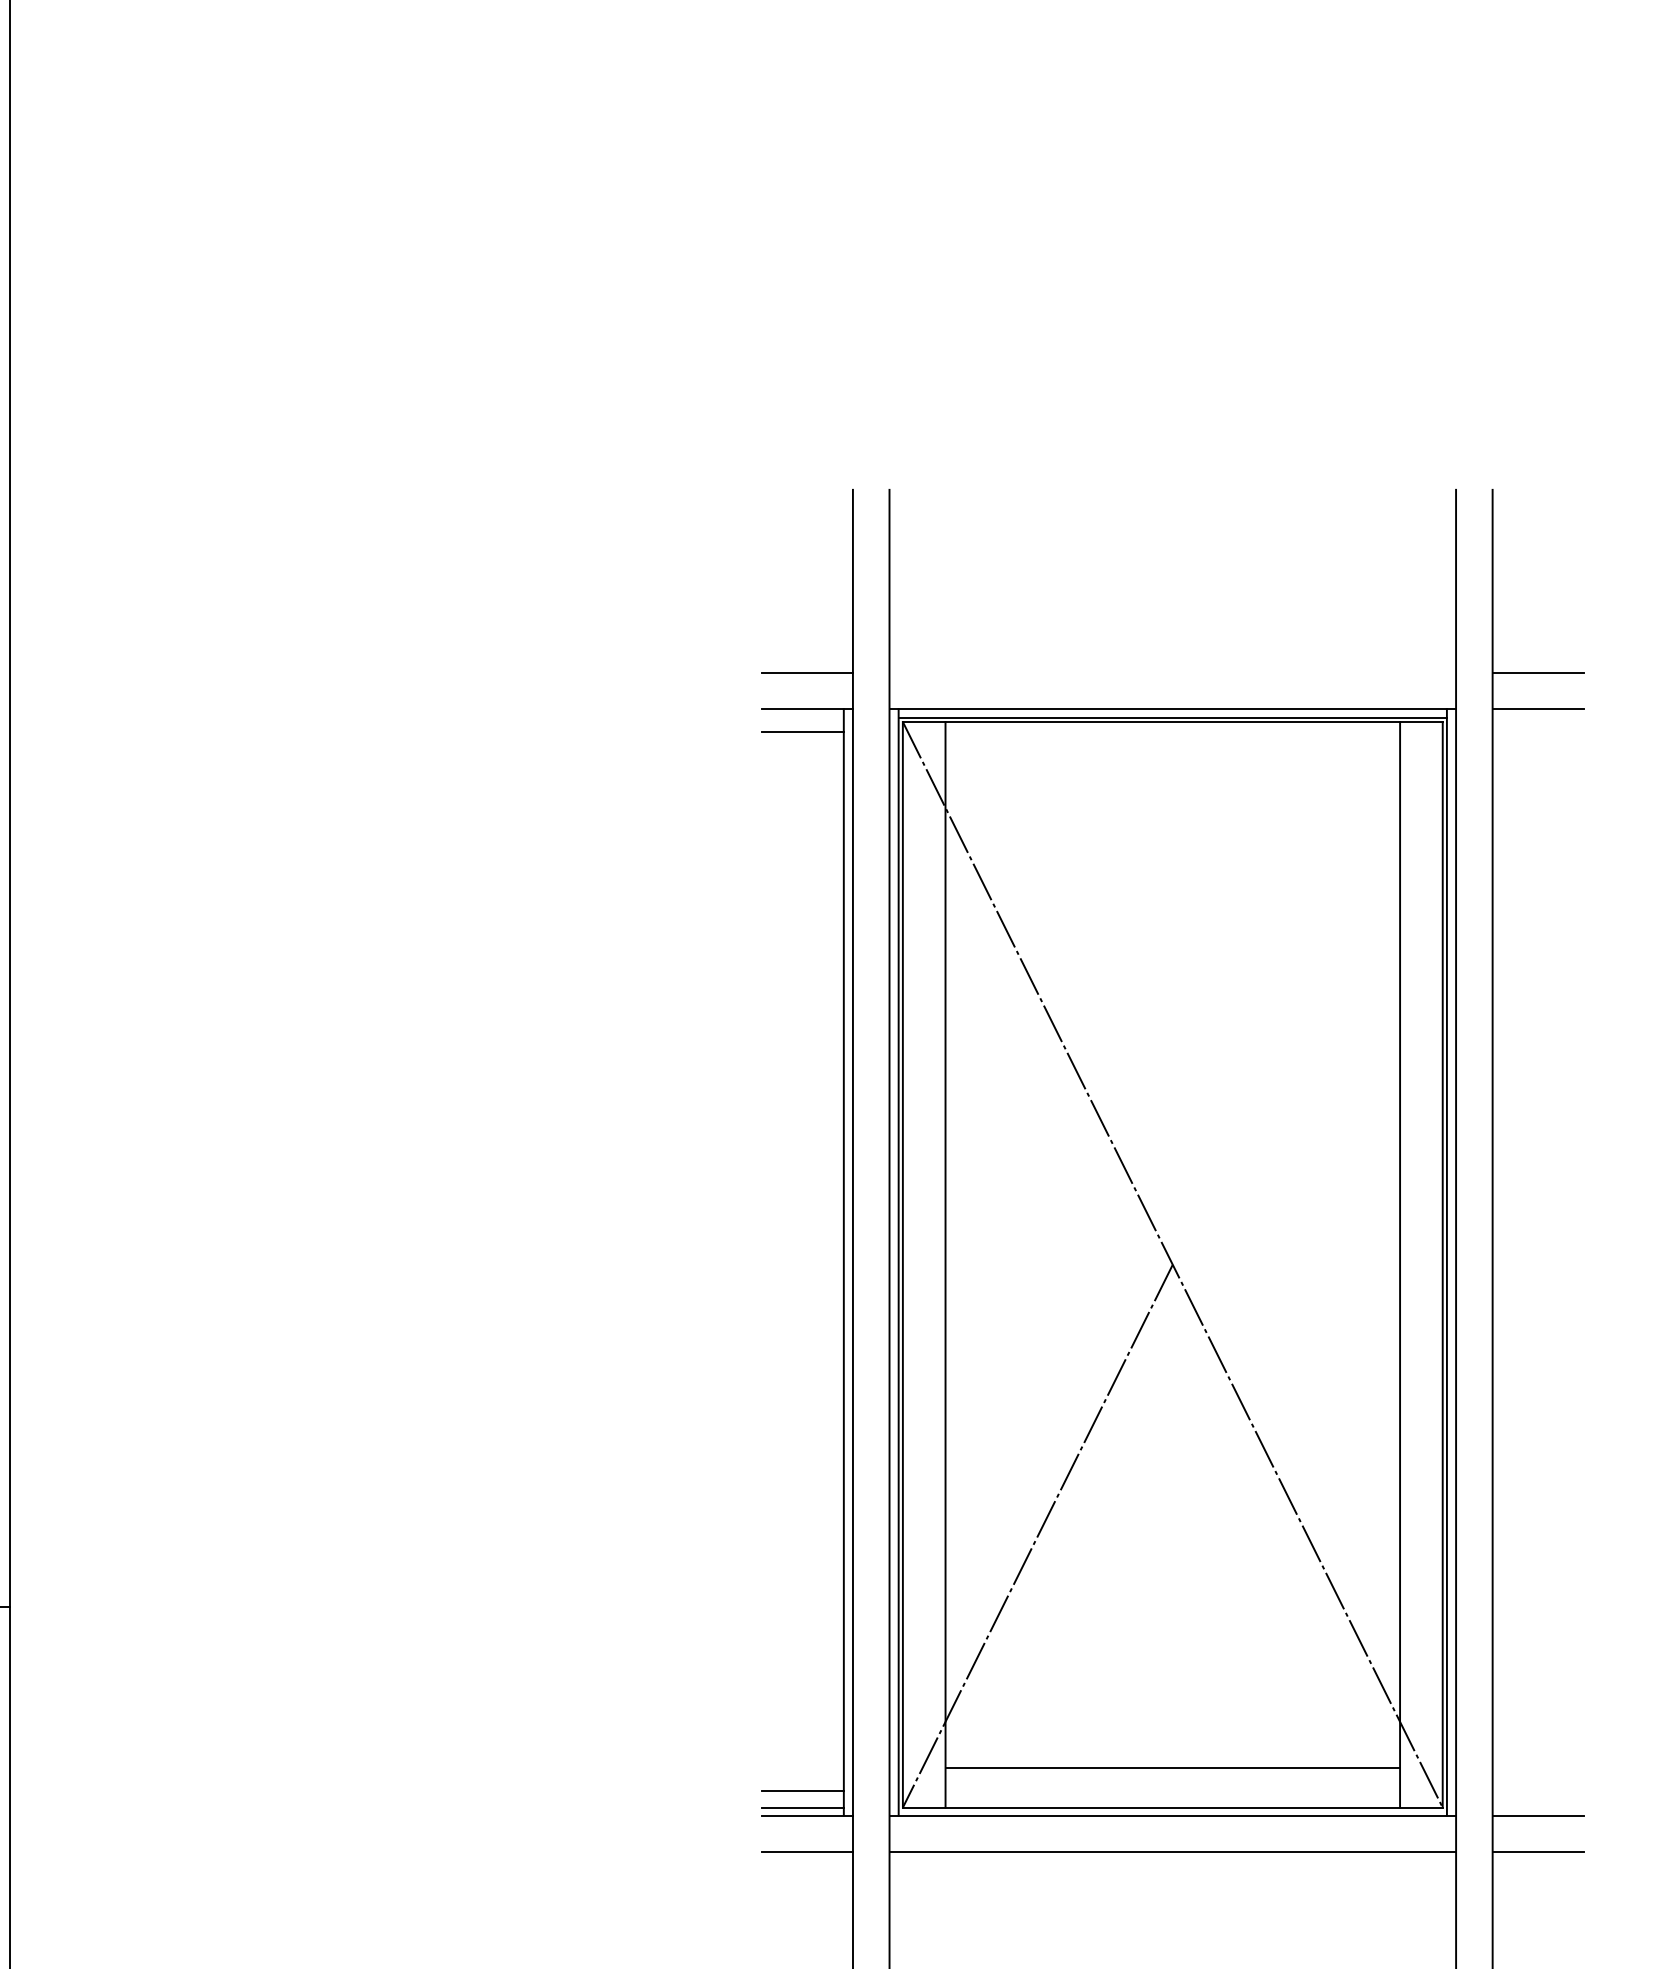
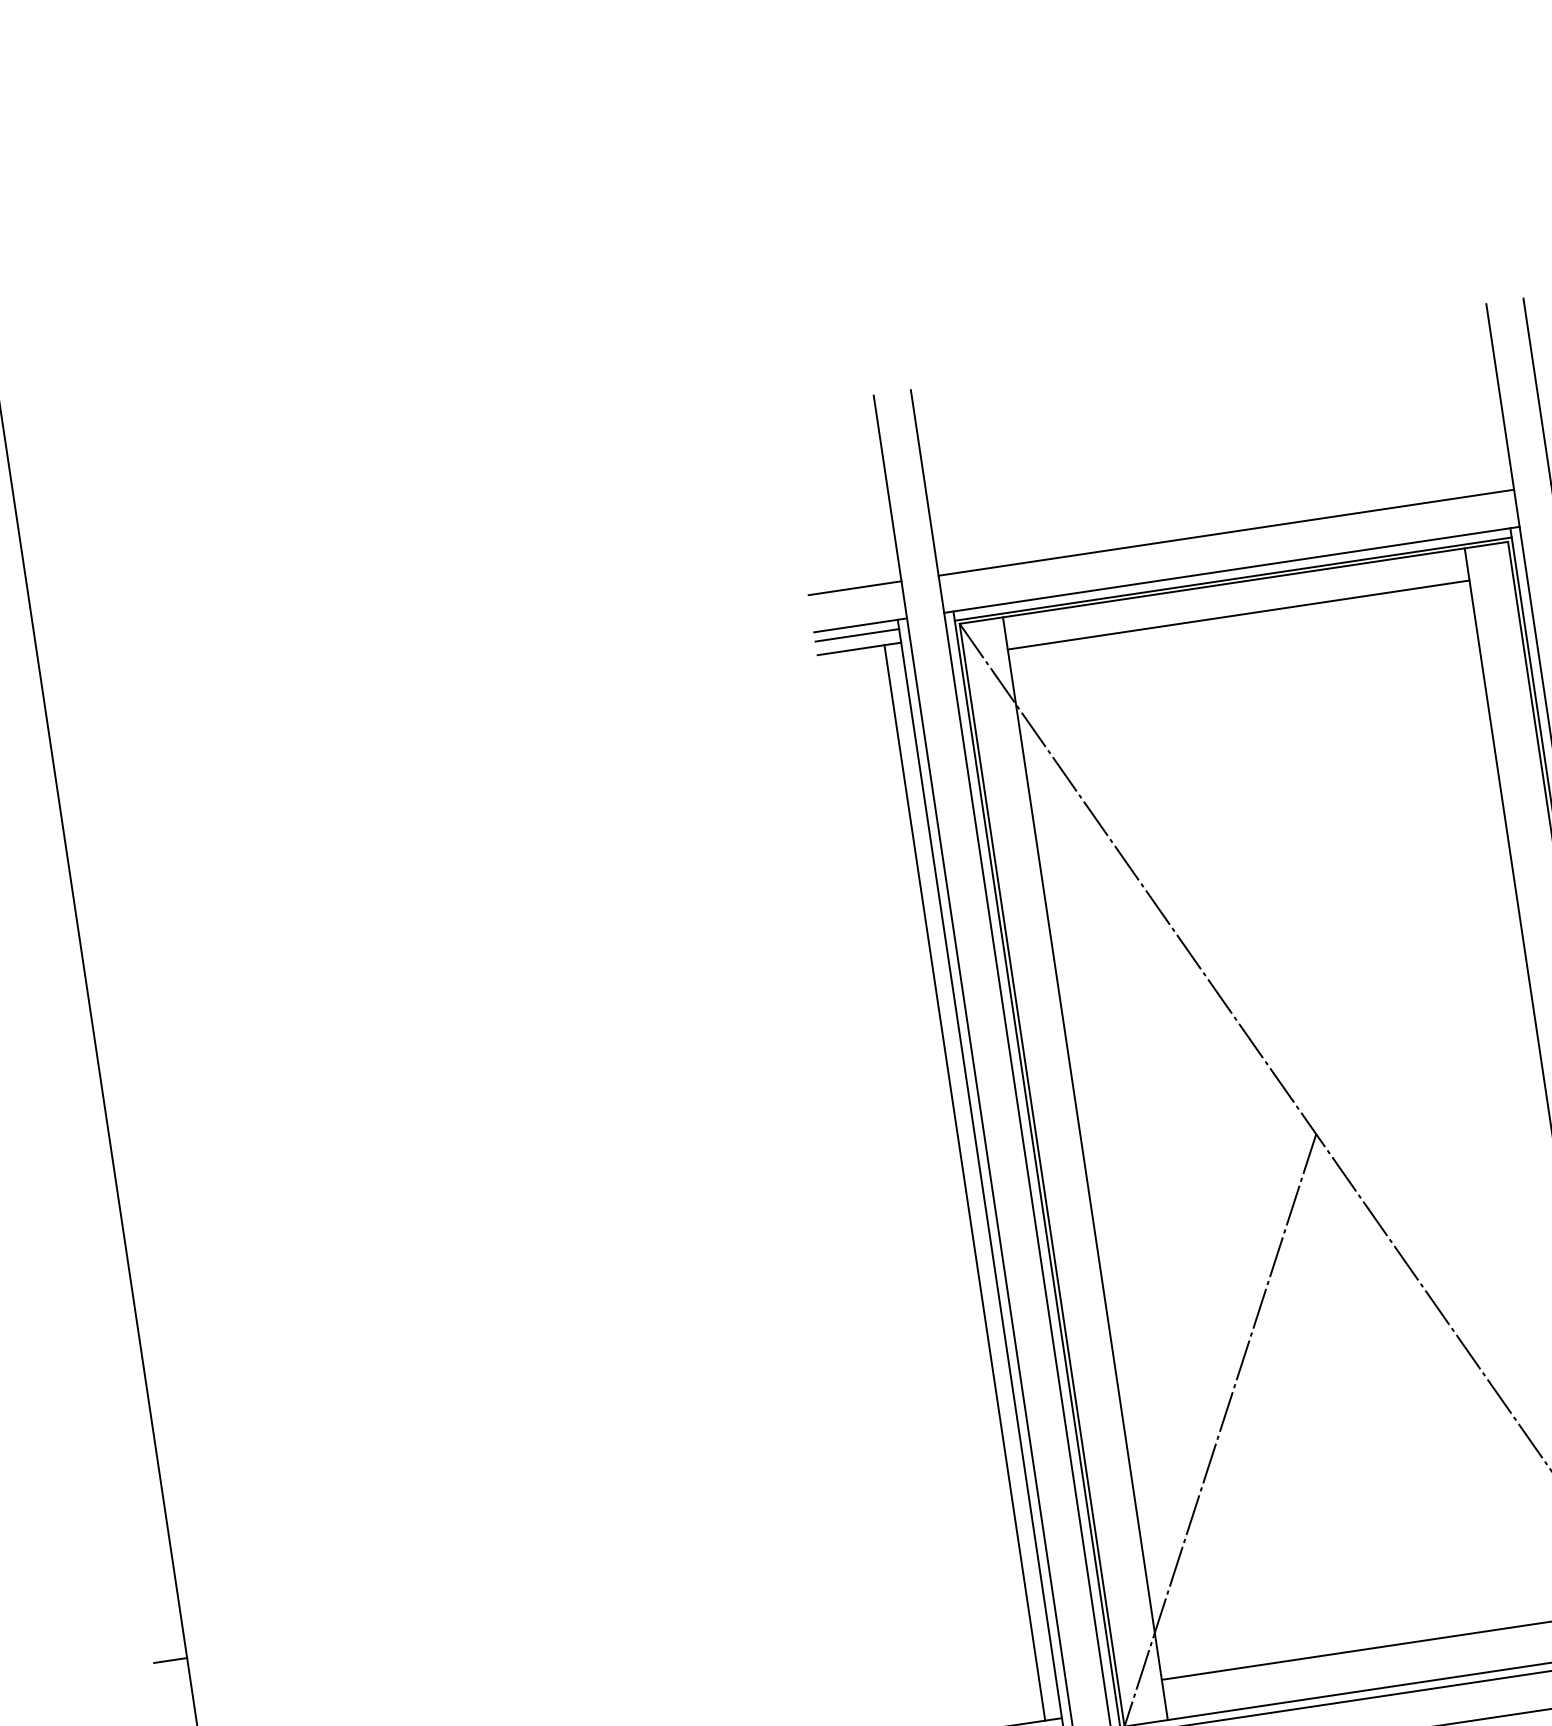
line: (1172, 672) -> (1226, 532), added
line: (802, 718) -> (857, 635), added
line: (1172, 753) -> (1238, 614), added
line: (827, 1260) -> (964, 1182), added

